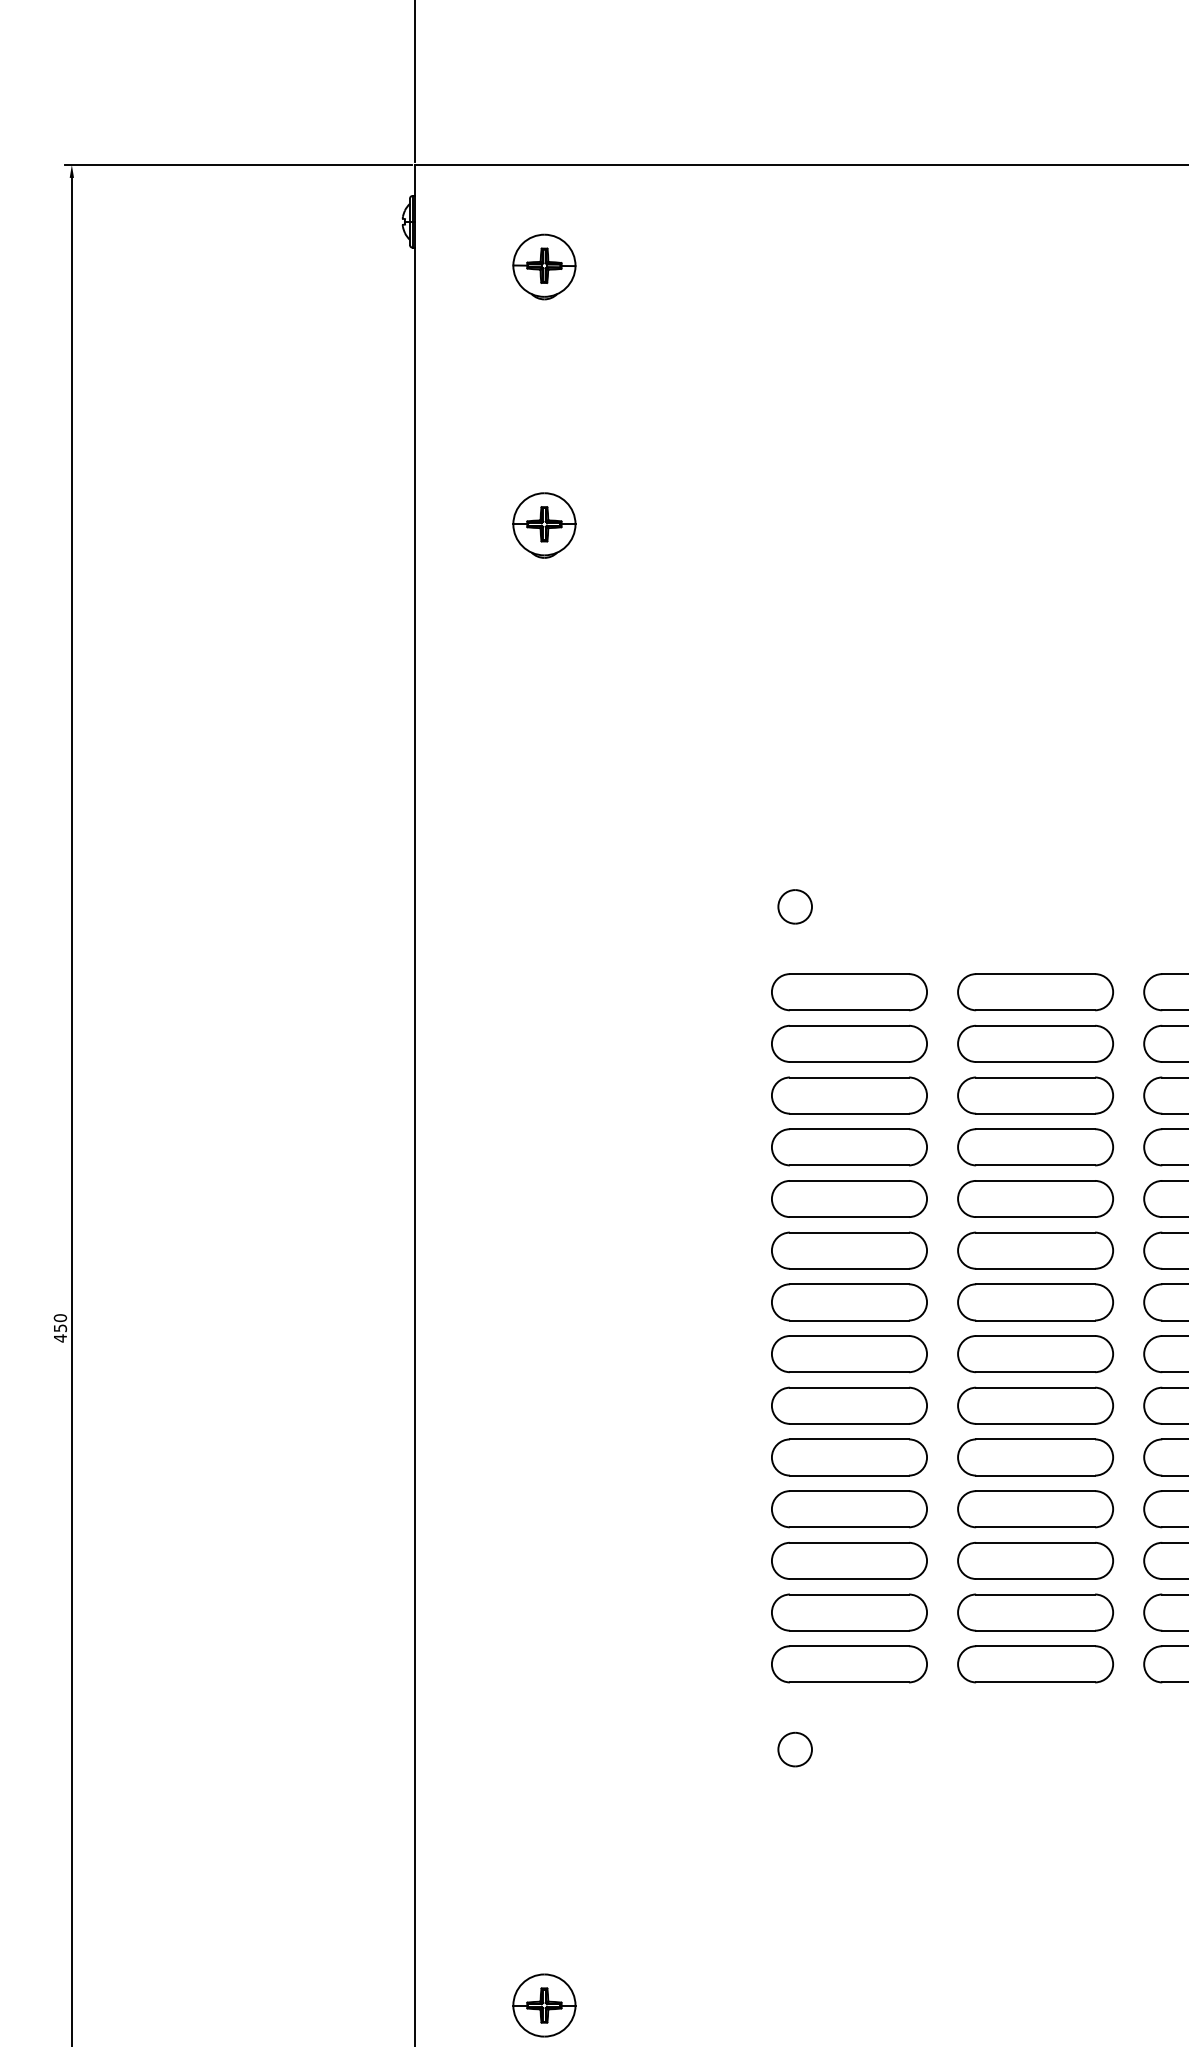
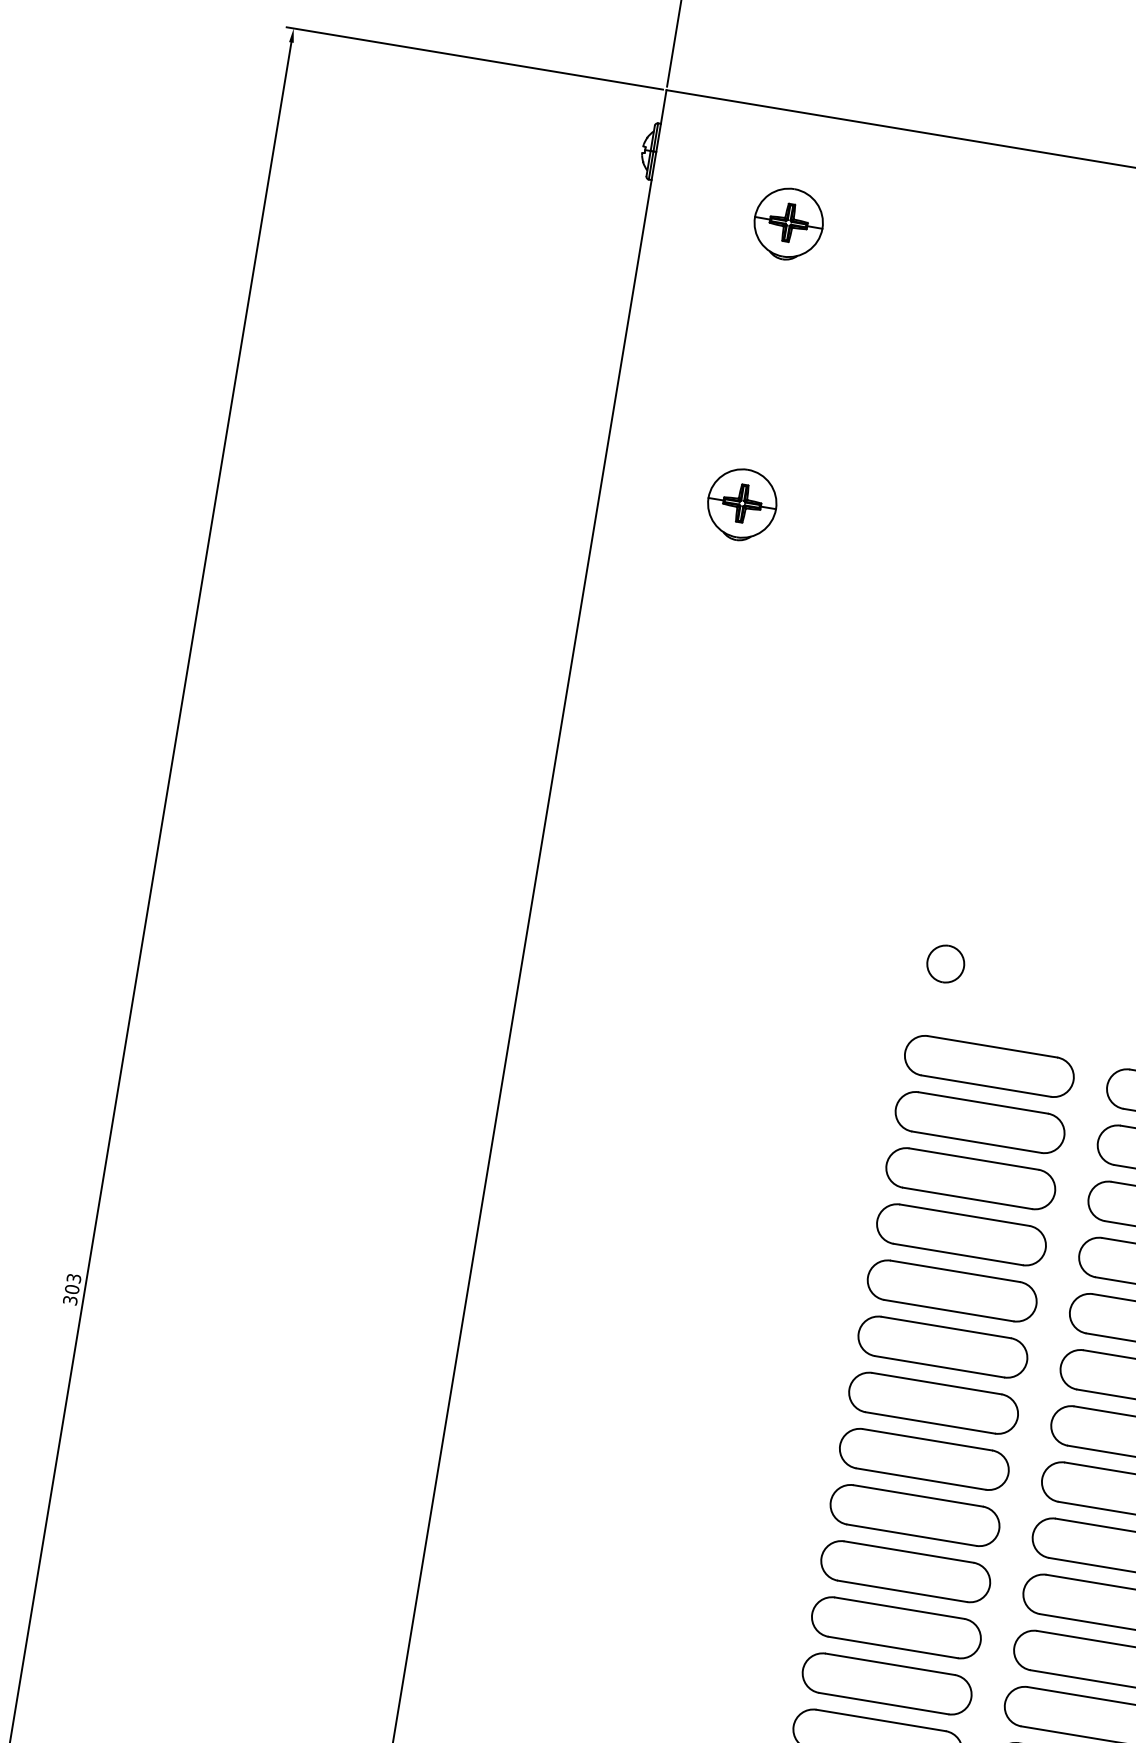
text: (60, 1328) -> (72, 1289), 450 -> 303

